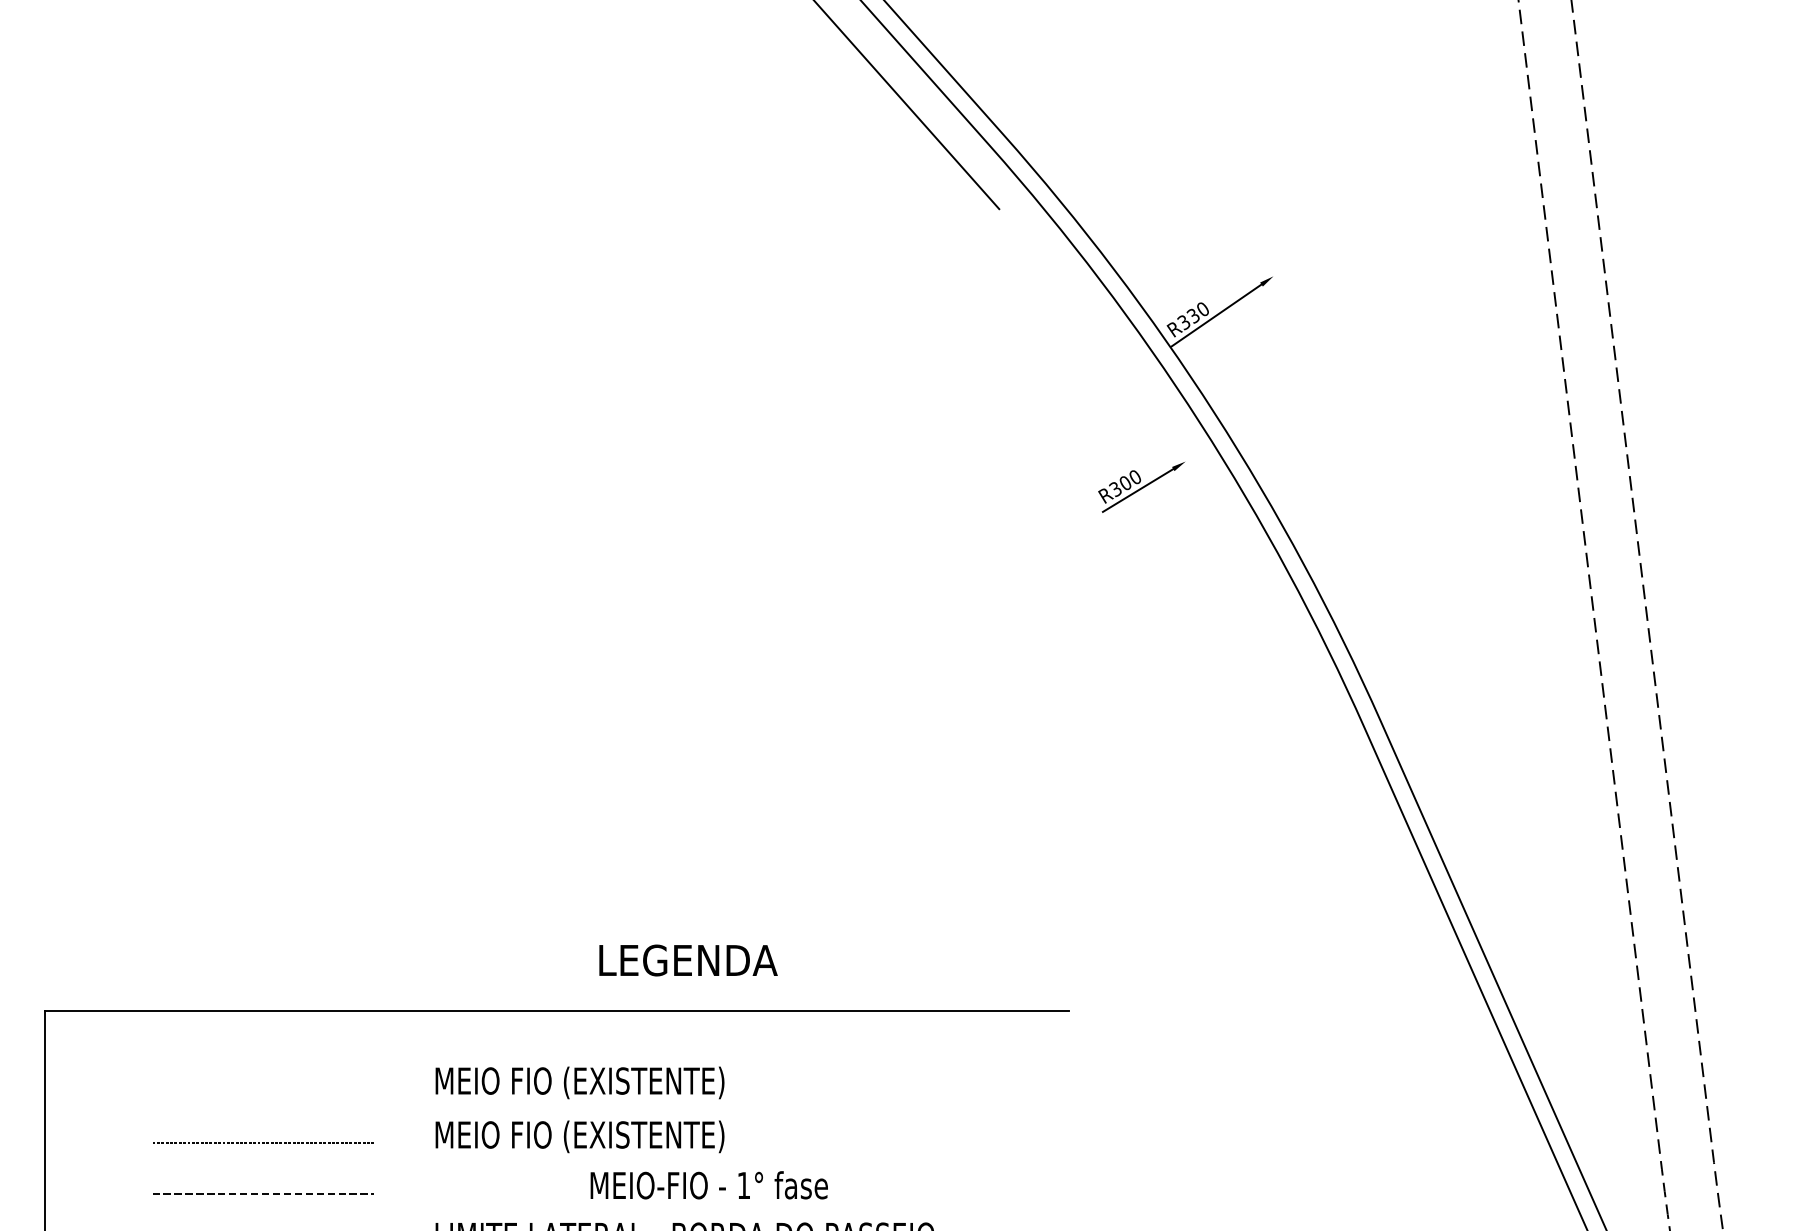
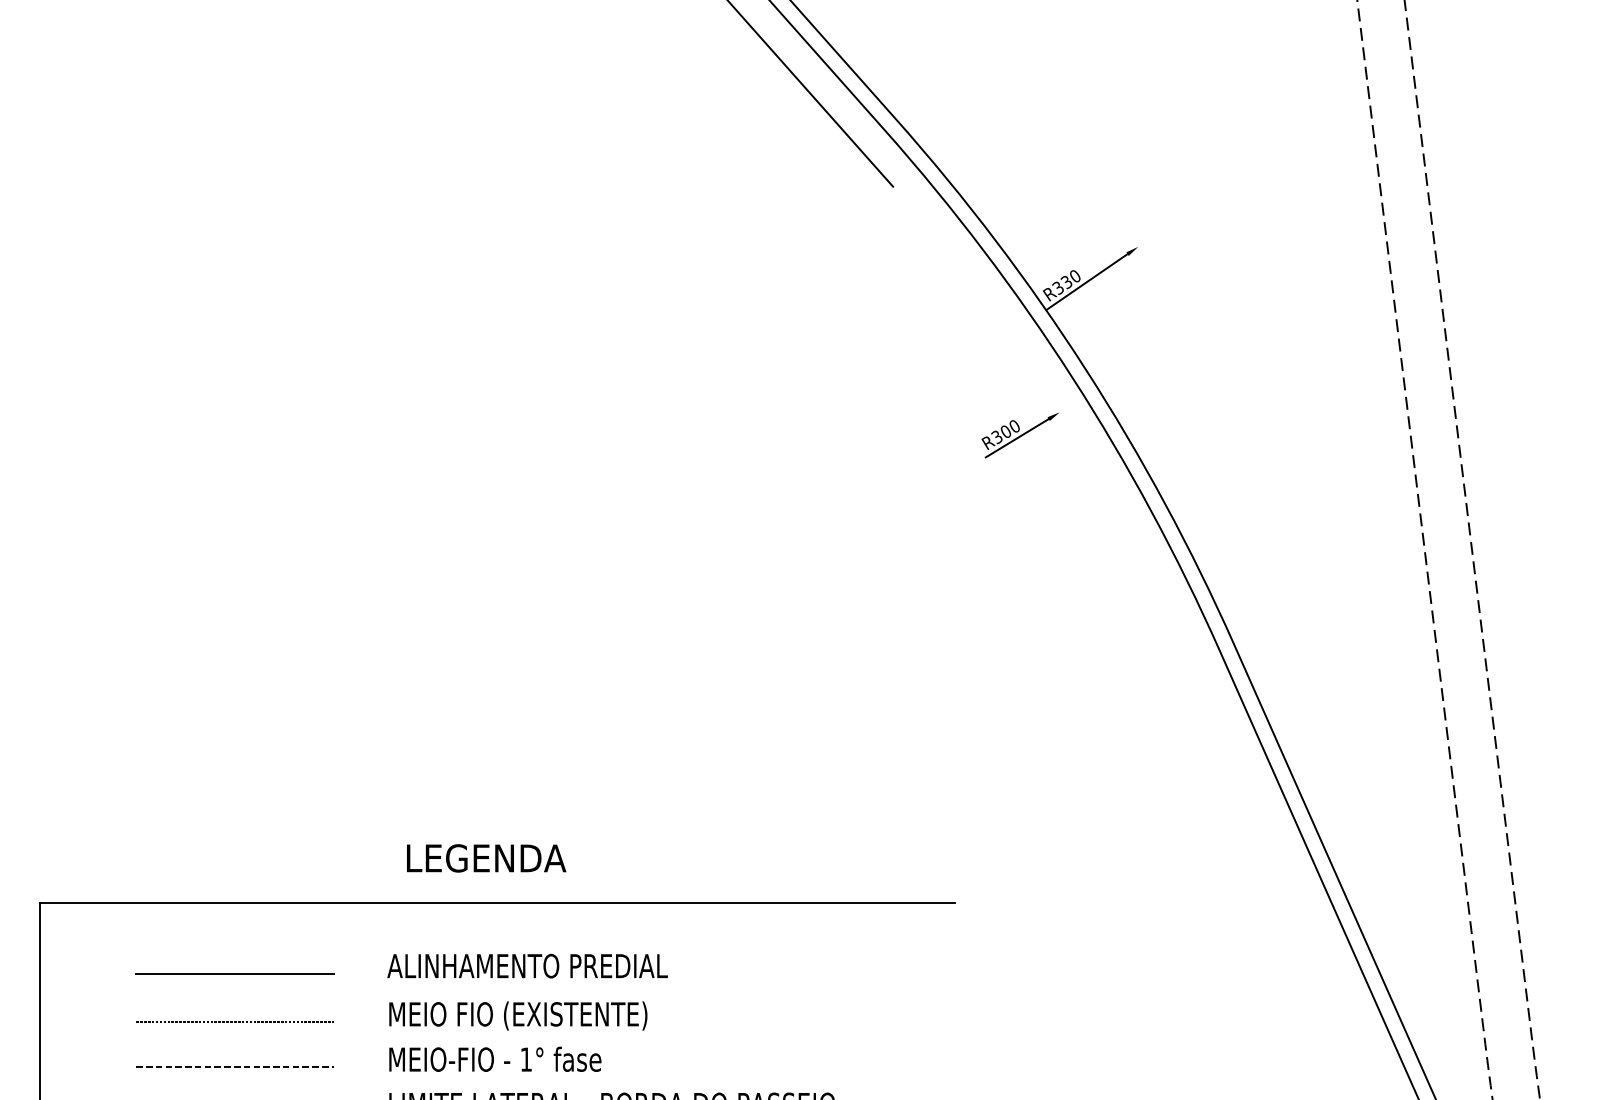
text: (688, 960) -> (486, 858), moved
text: (590, 1082) -> (527, 967), MEIO FIO (EXISTENTE) -> ALINHAMENTO PREDIAL
line: (263, 1089) -> (235, 973), added
text: (708, 1185) -> (494, 1059), moved

